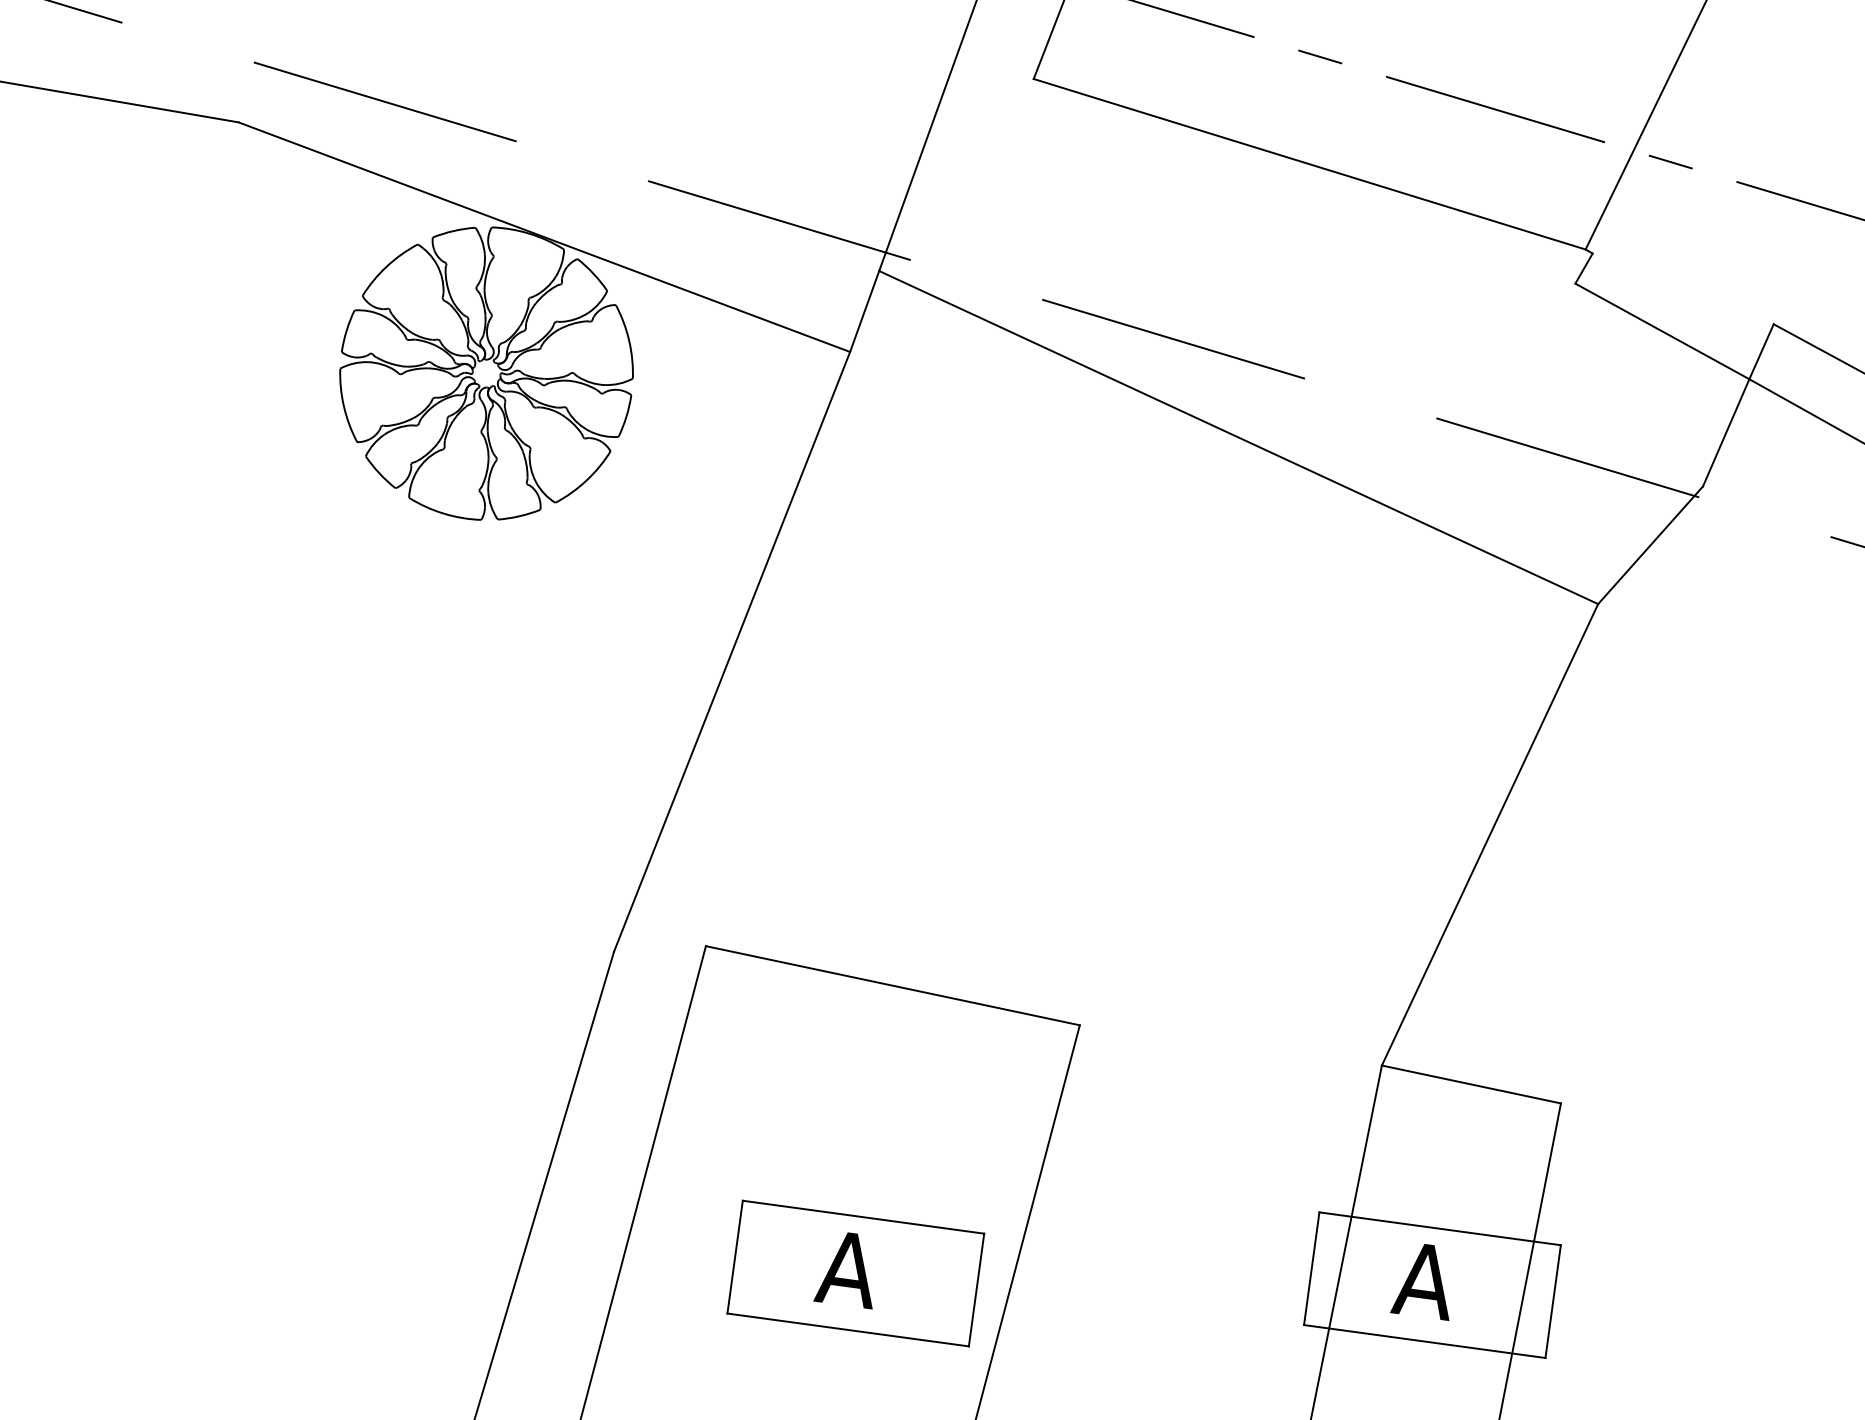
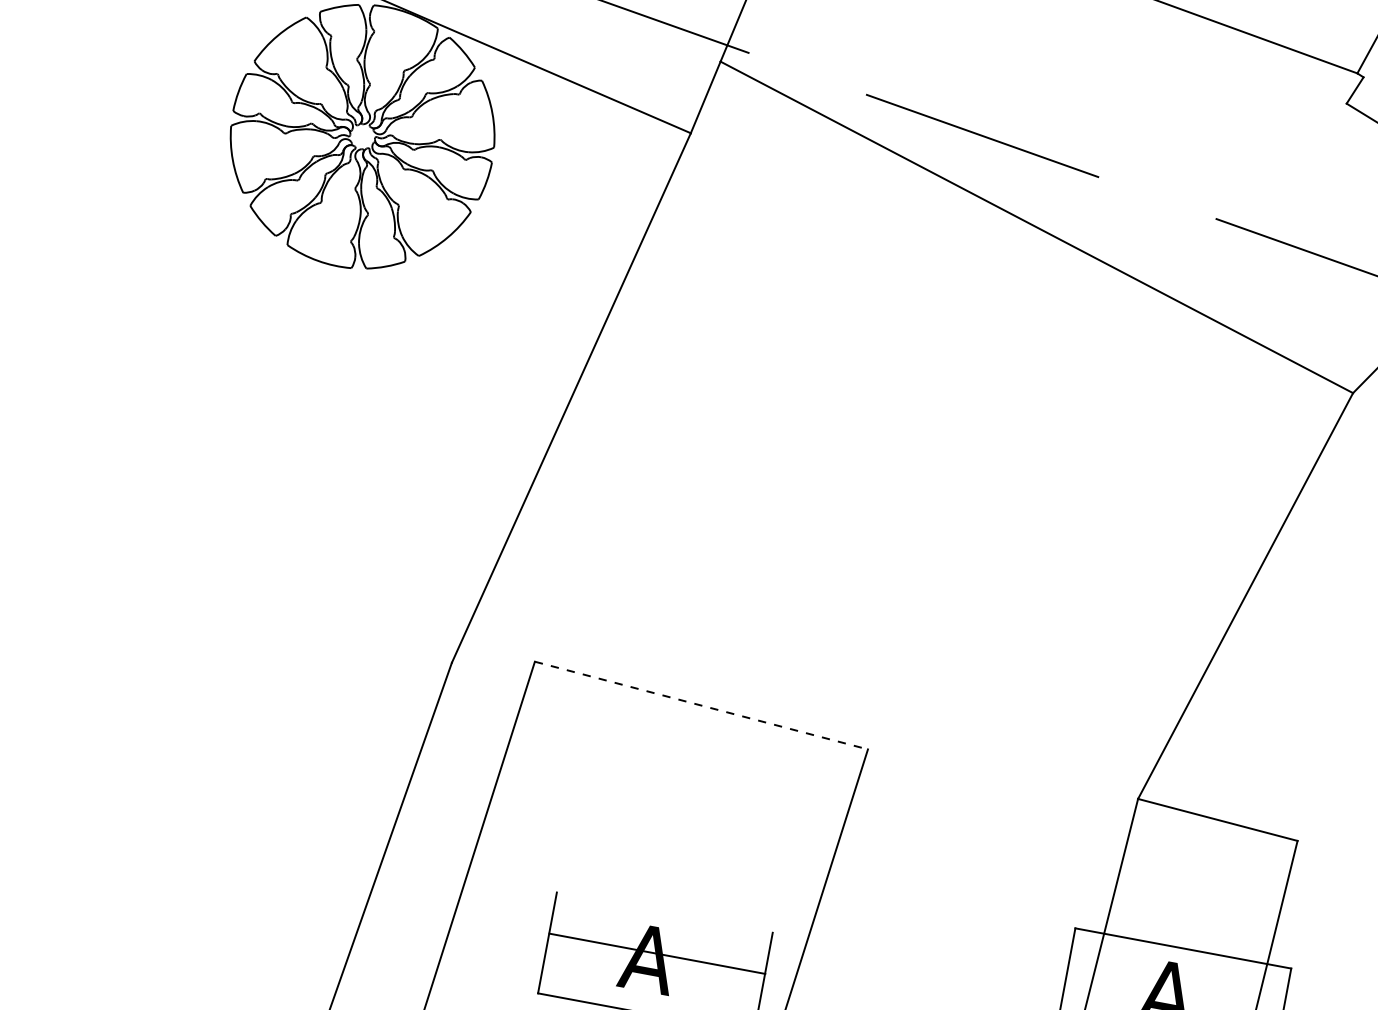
line: (893, 985) -> (701, 705), solid -> dashed
line: (863, 1216) -> (657, 953), moved

